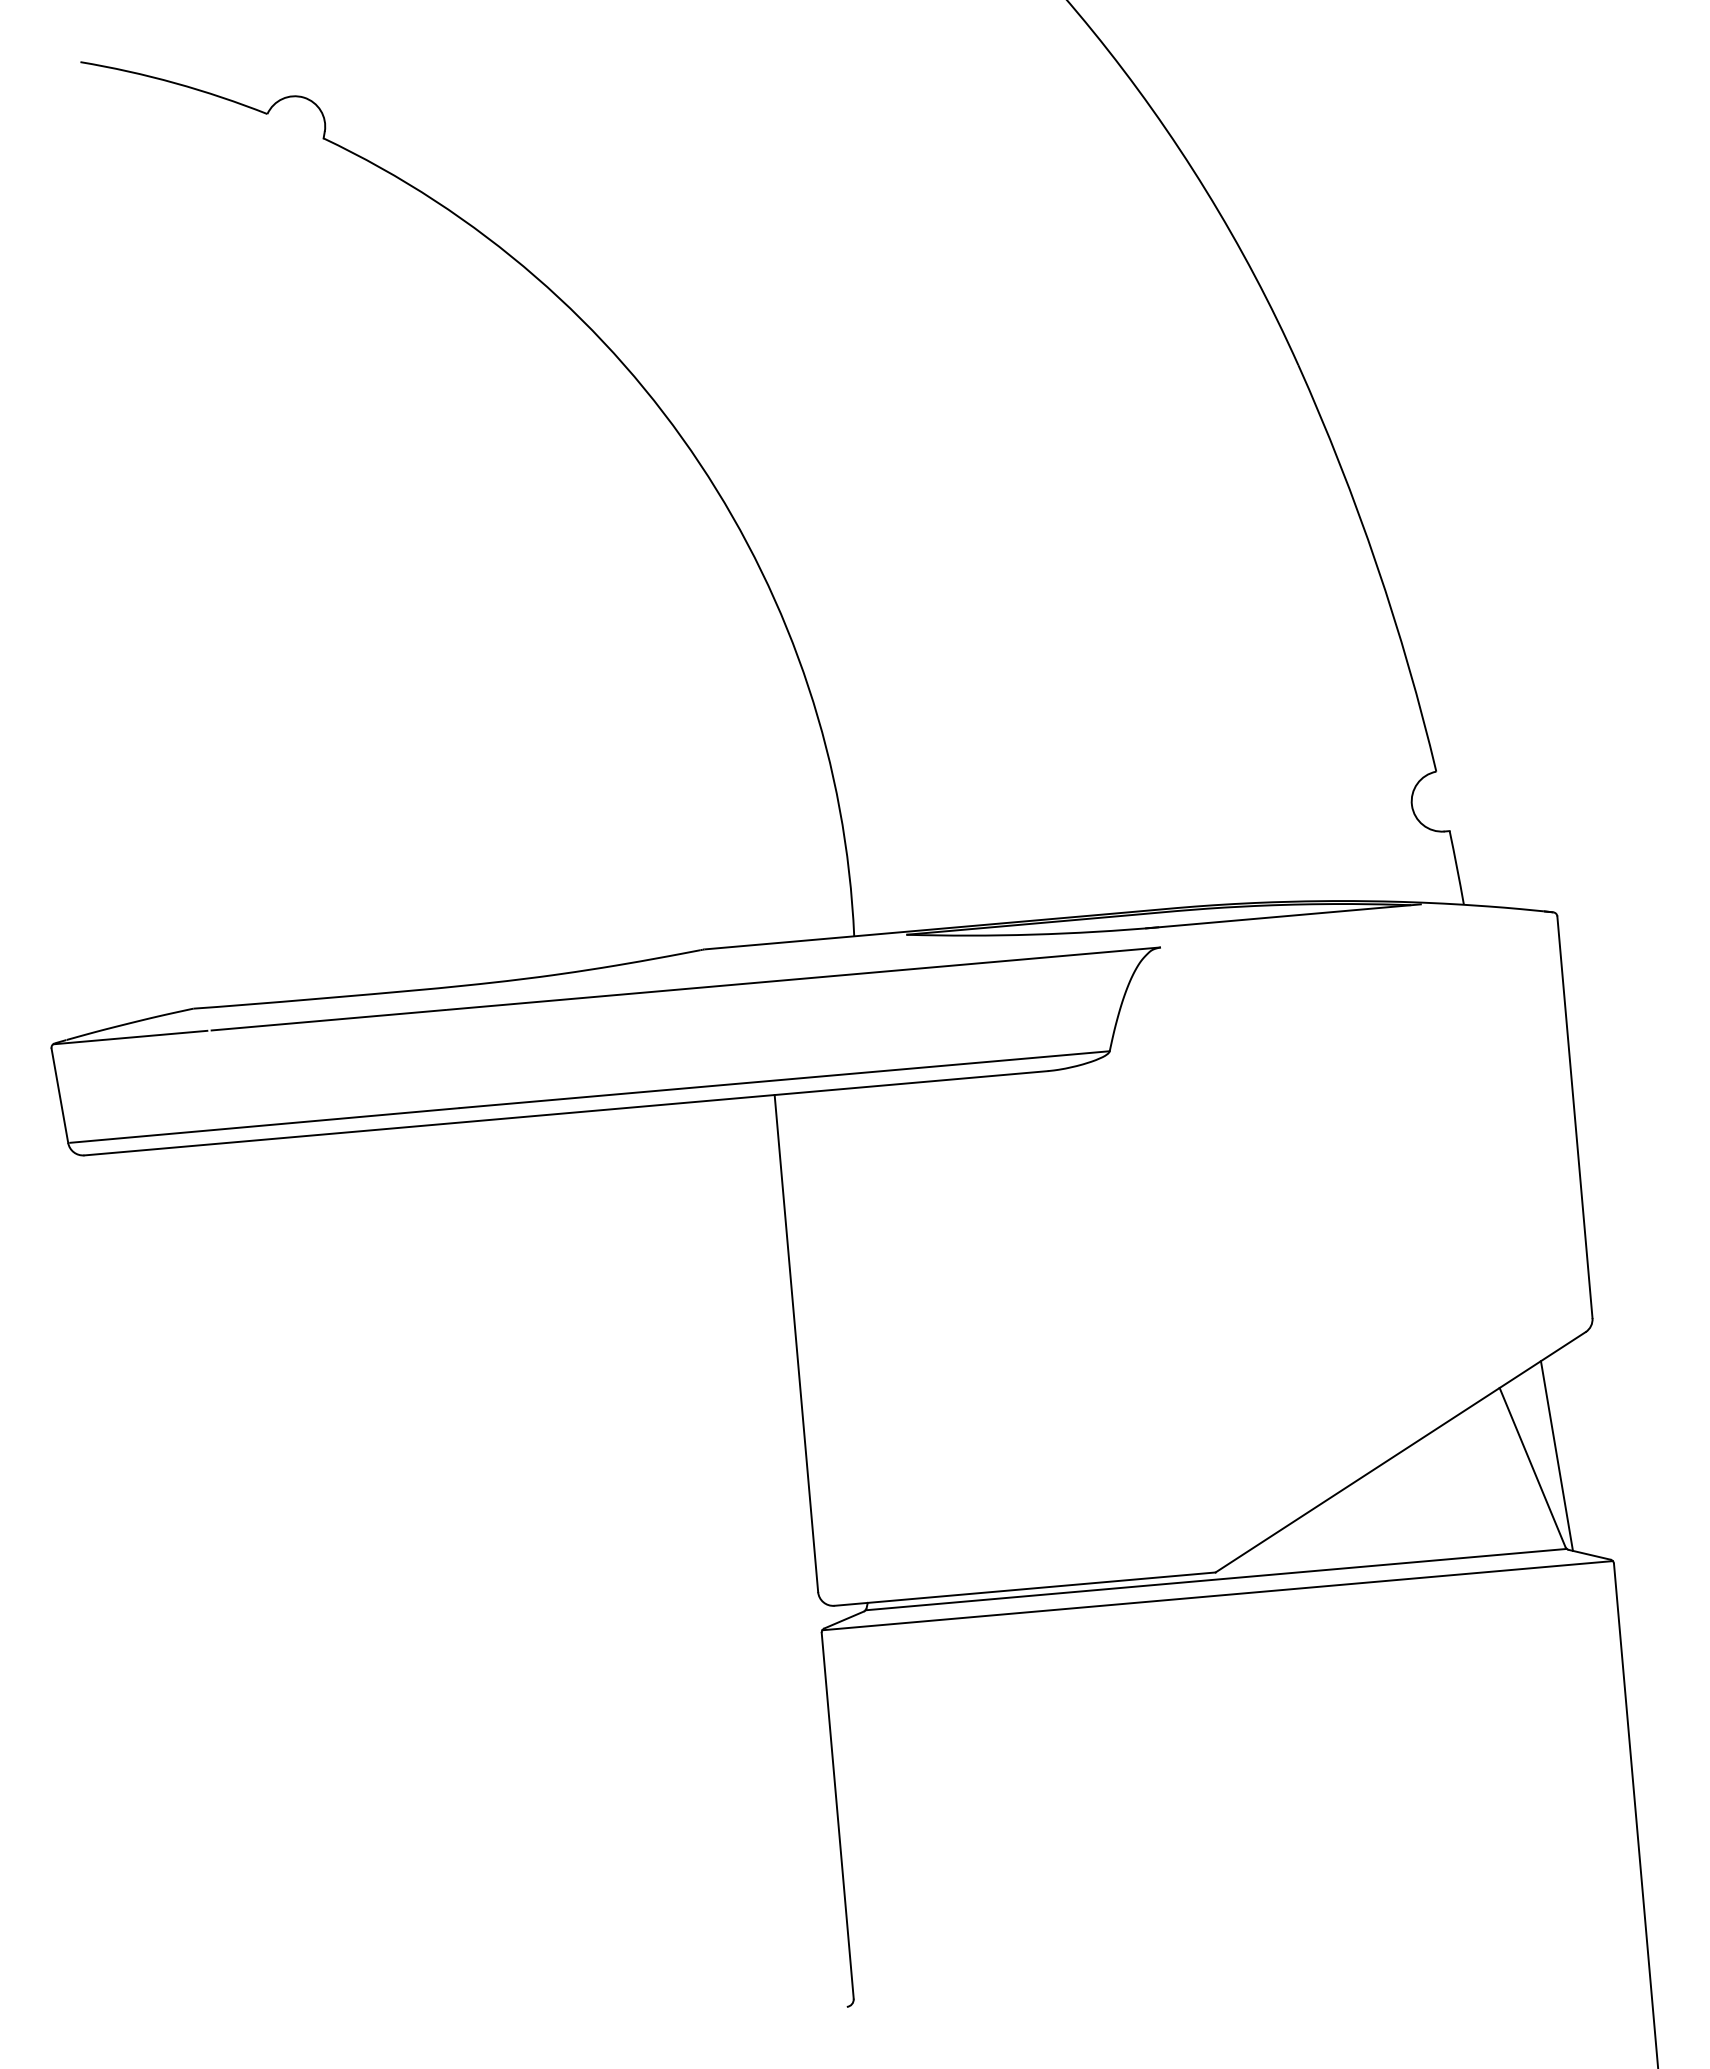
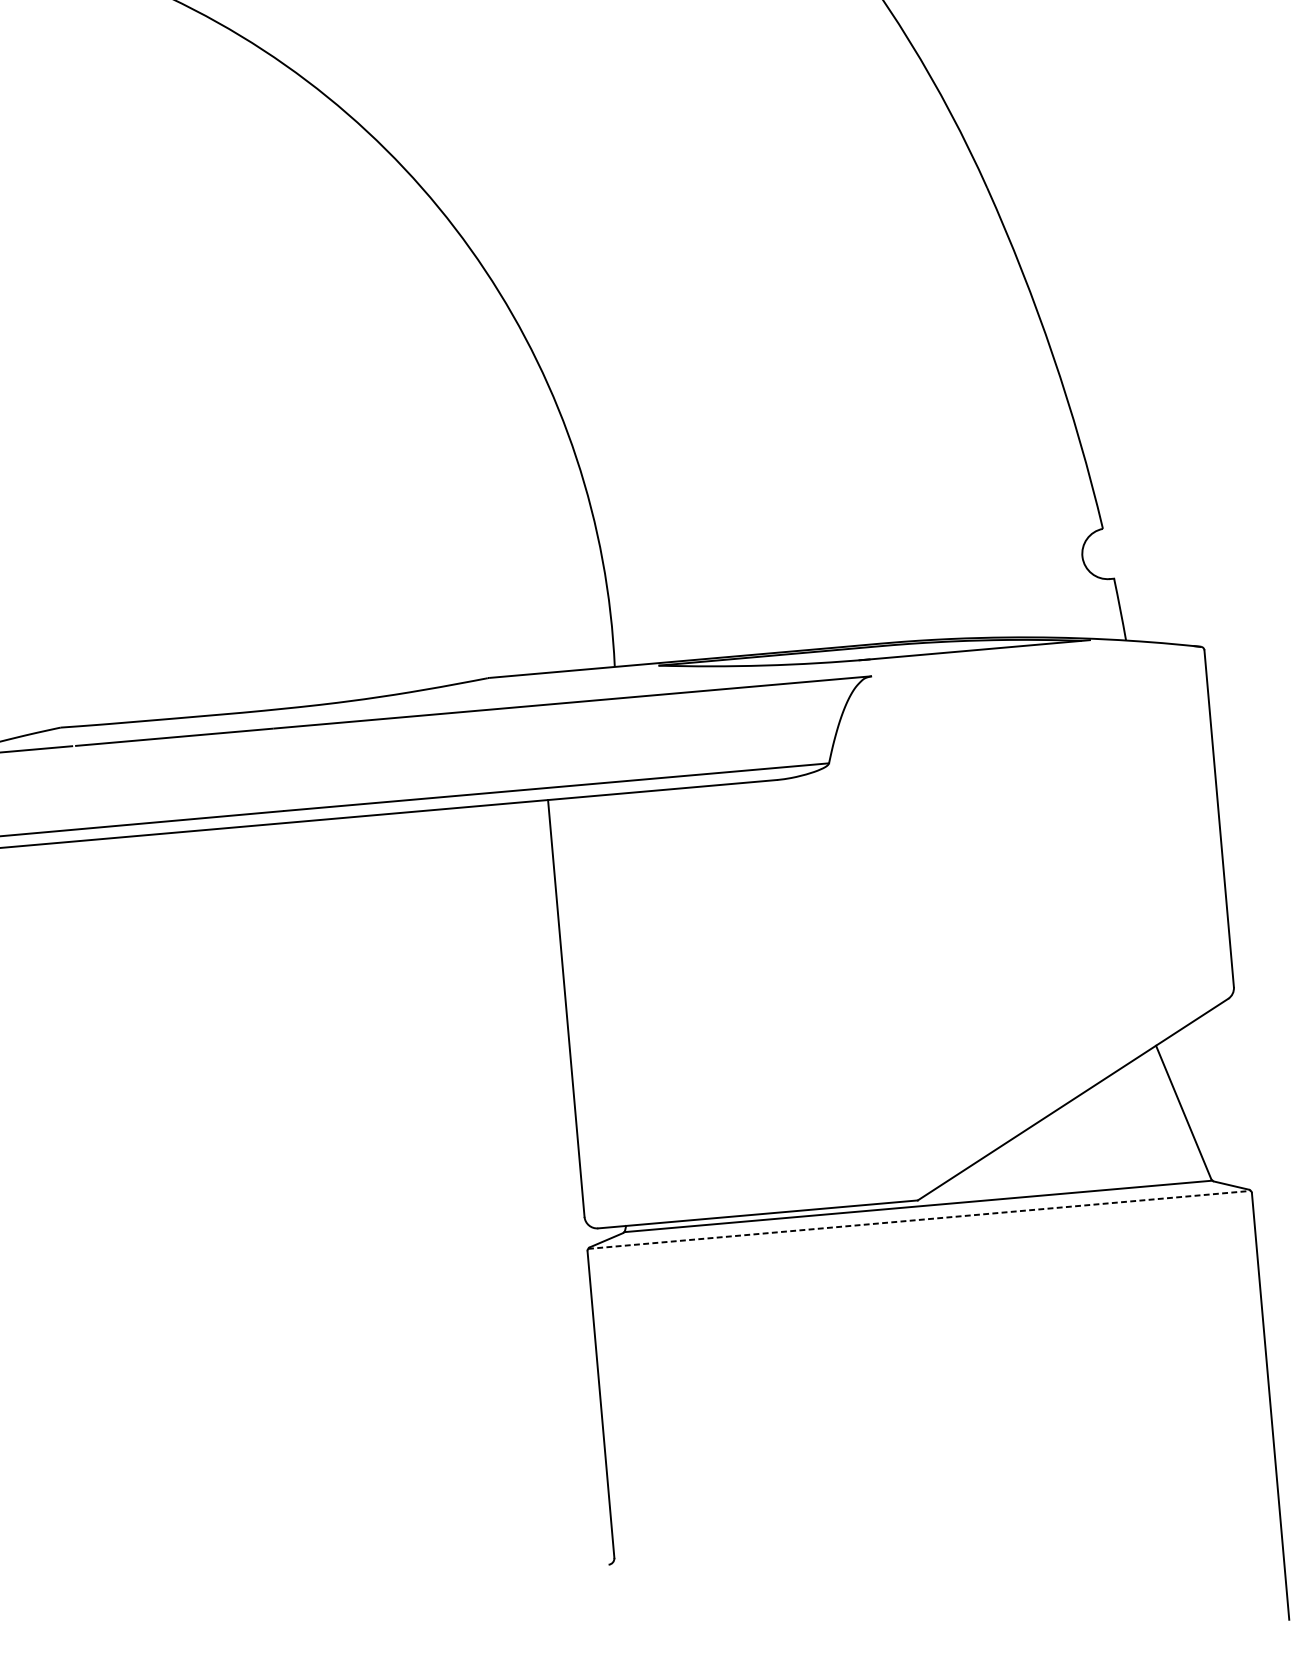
line: (1556, 1455) -> (1203, 1102), removed
line: (1217, 1595) -> (919, 1219), solid -> dashed

